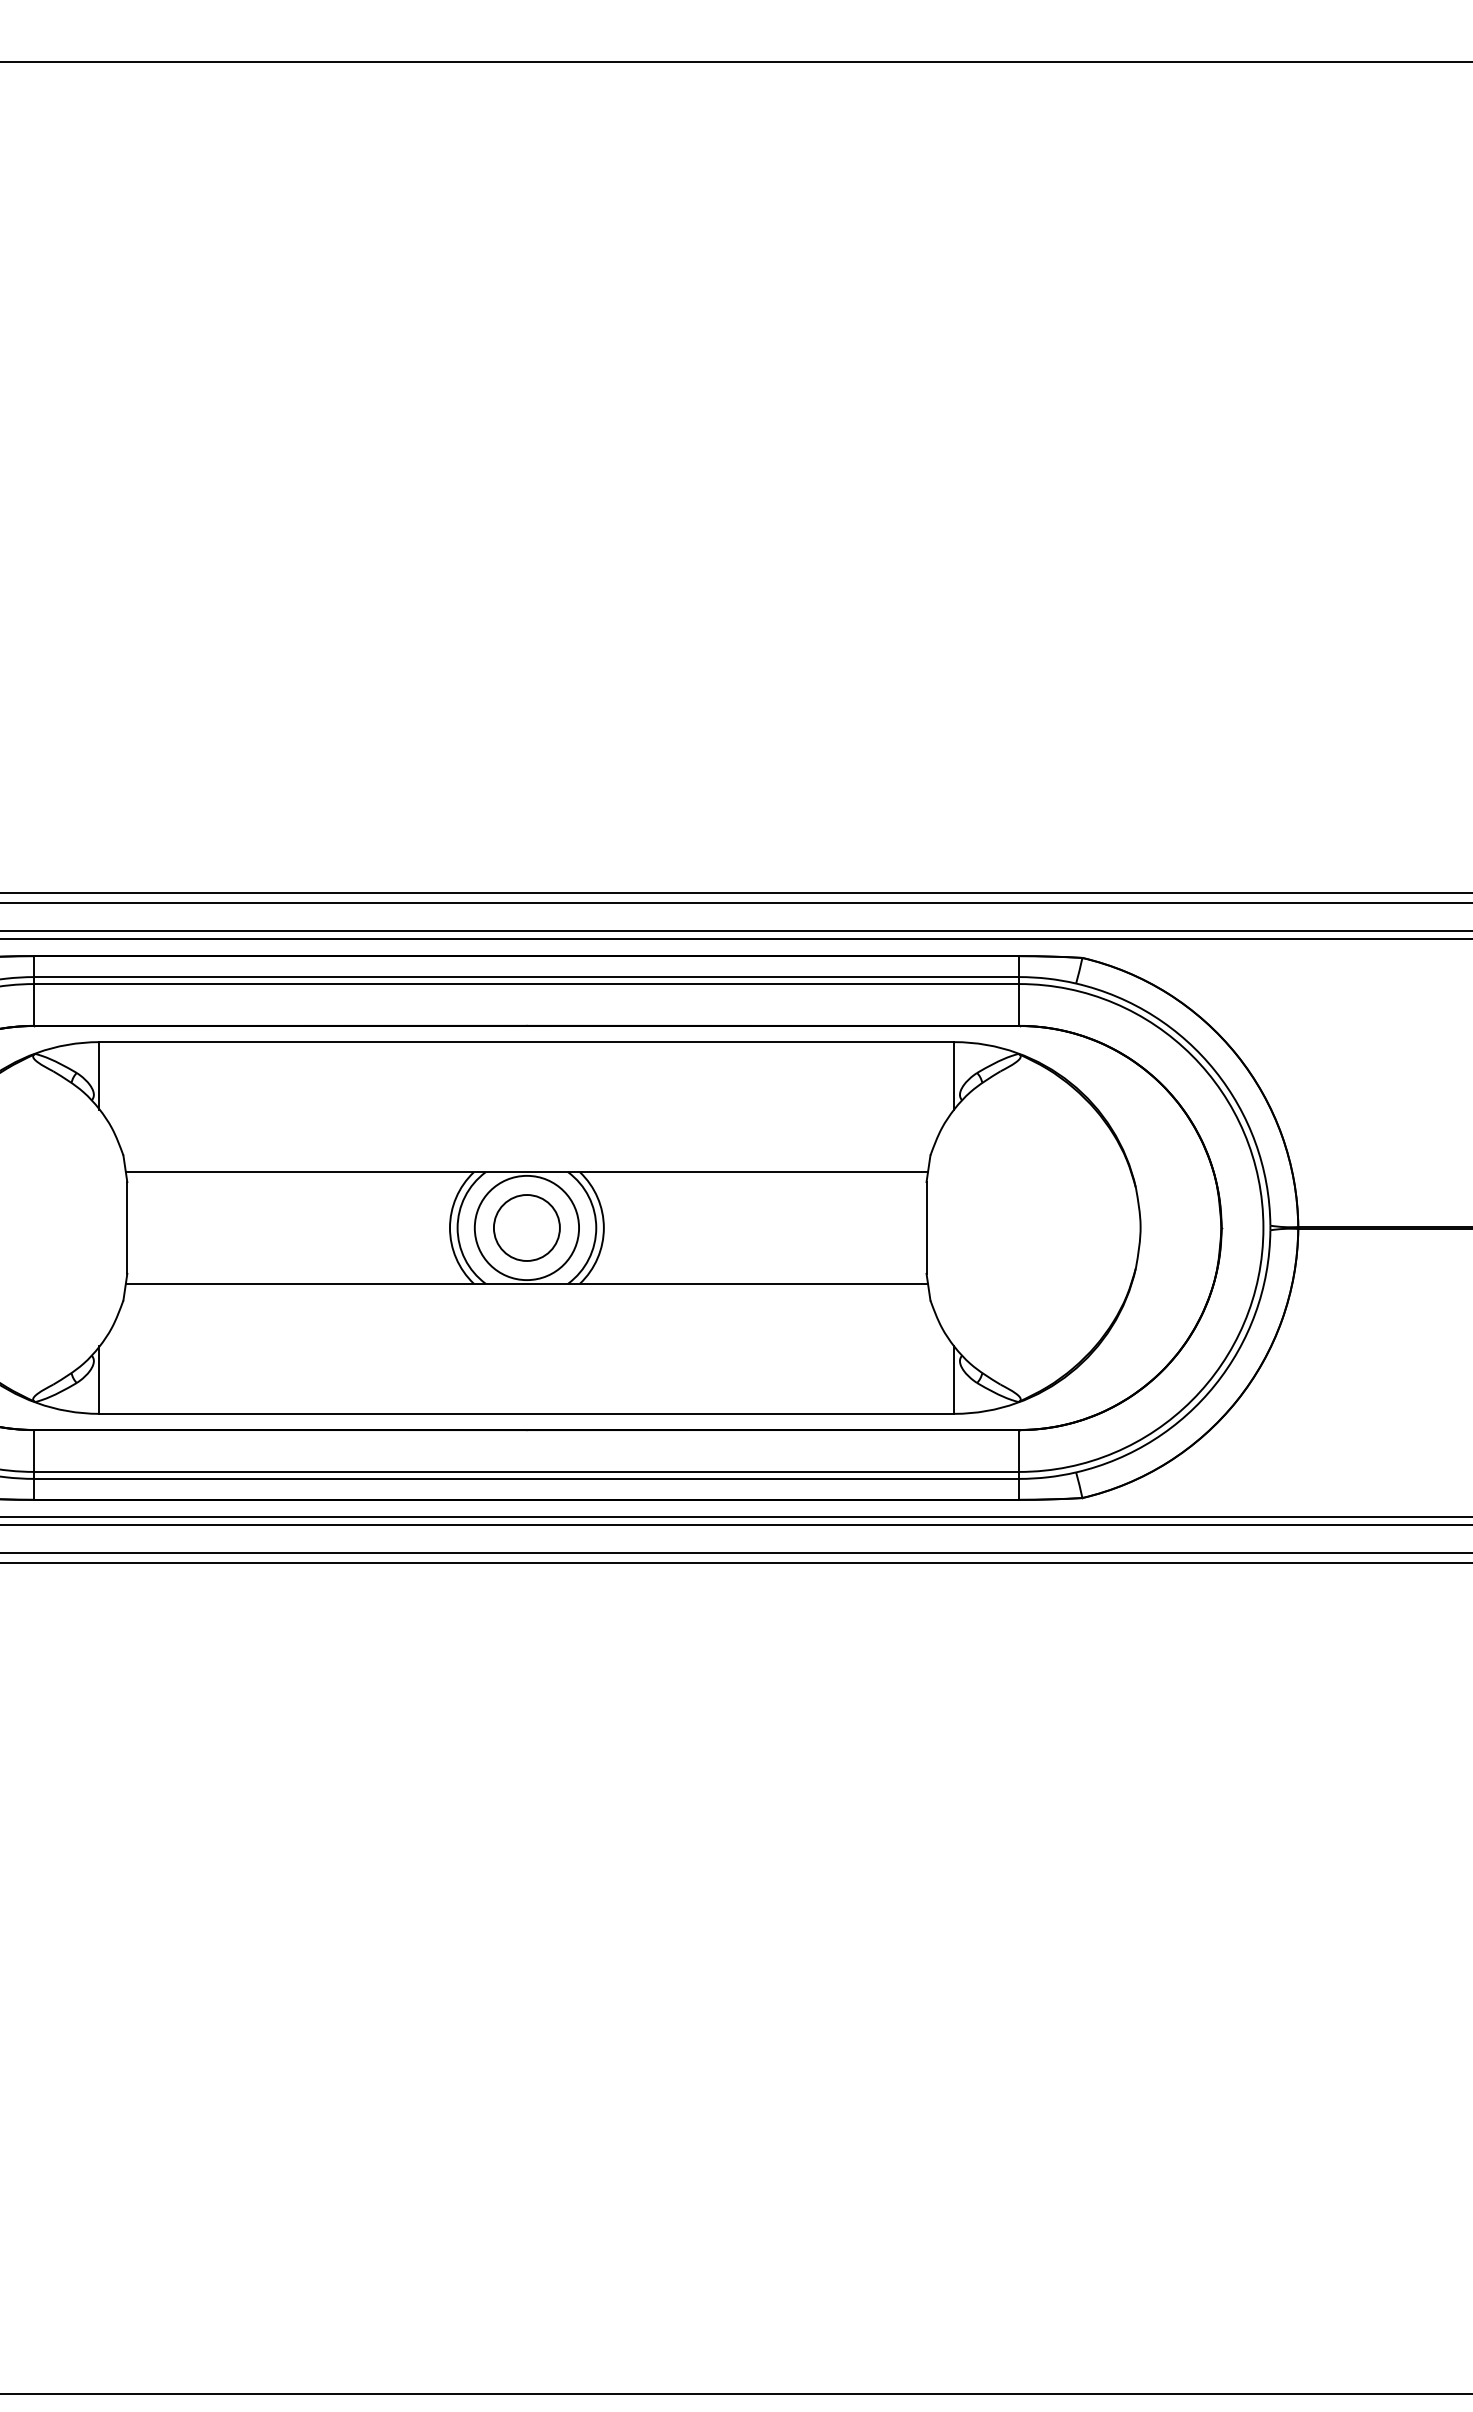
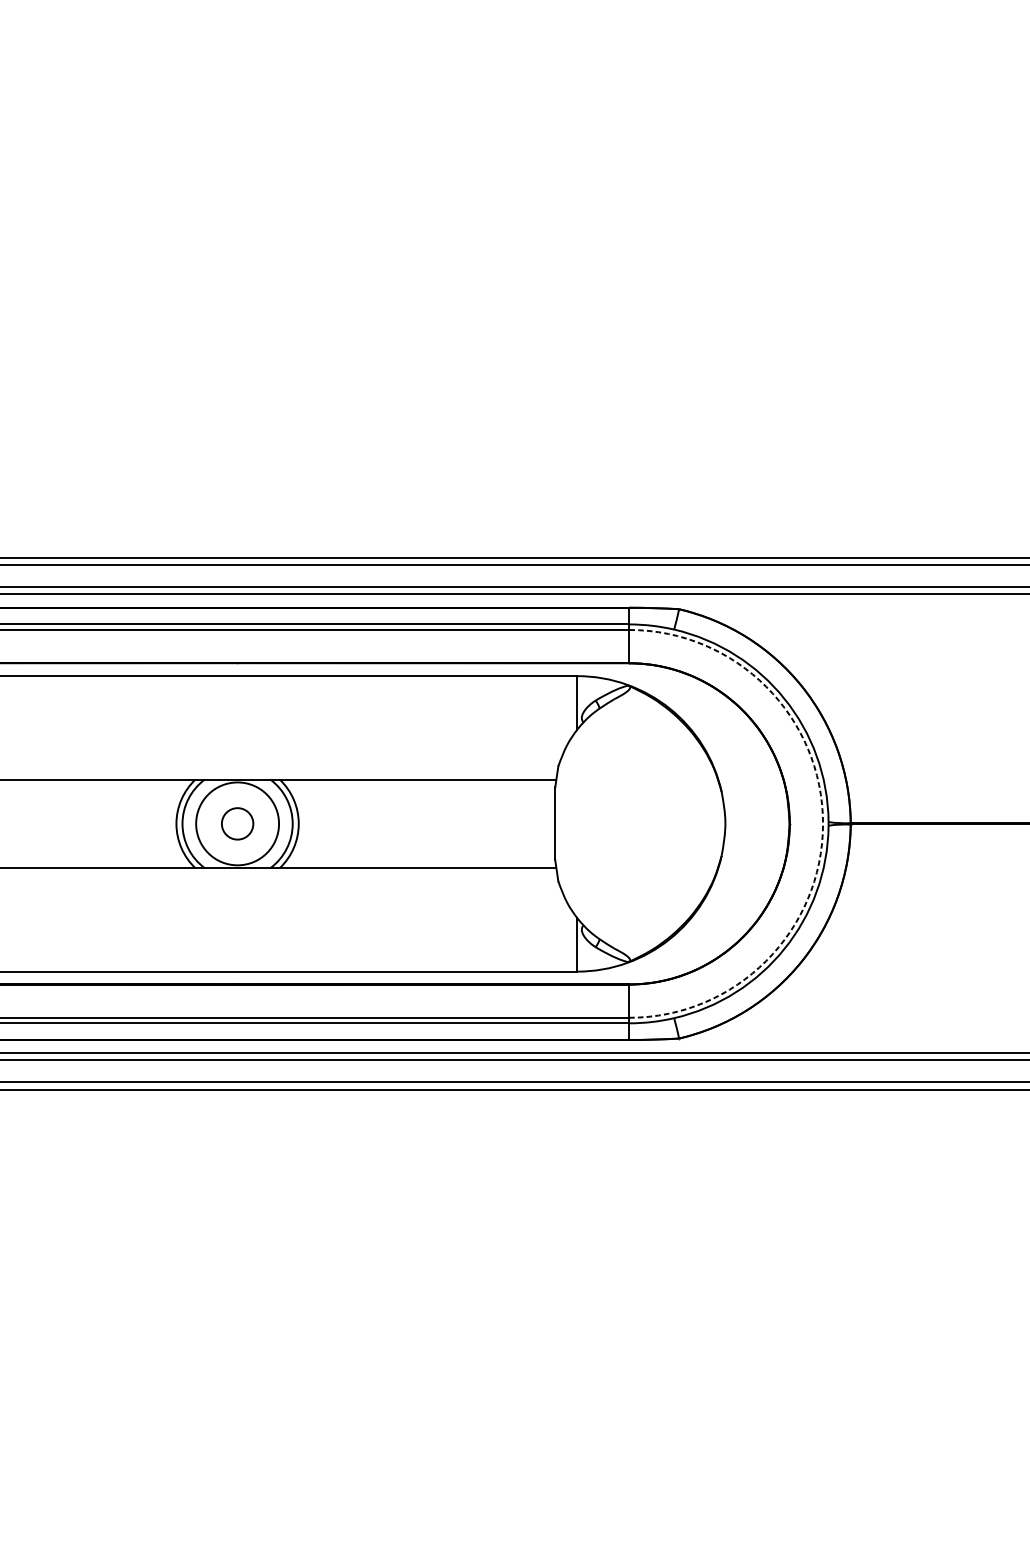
circle: (526, 1227) -> (237, 823), size x0.6
arc: (1263, 1228) -> (823, 824), solid -> dashed

